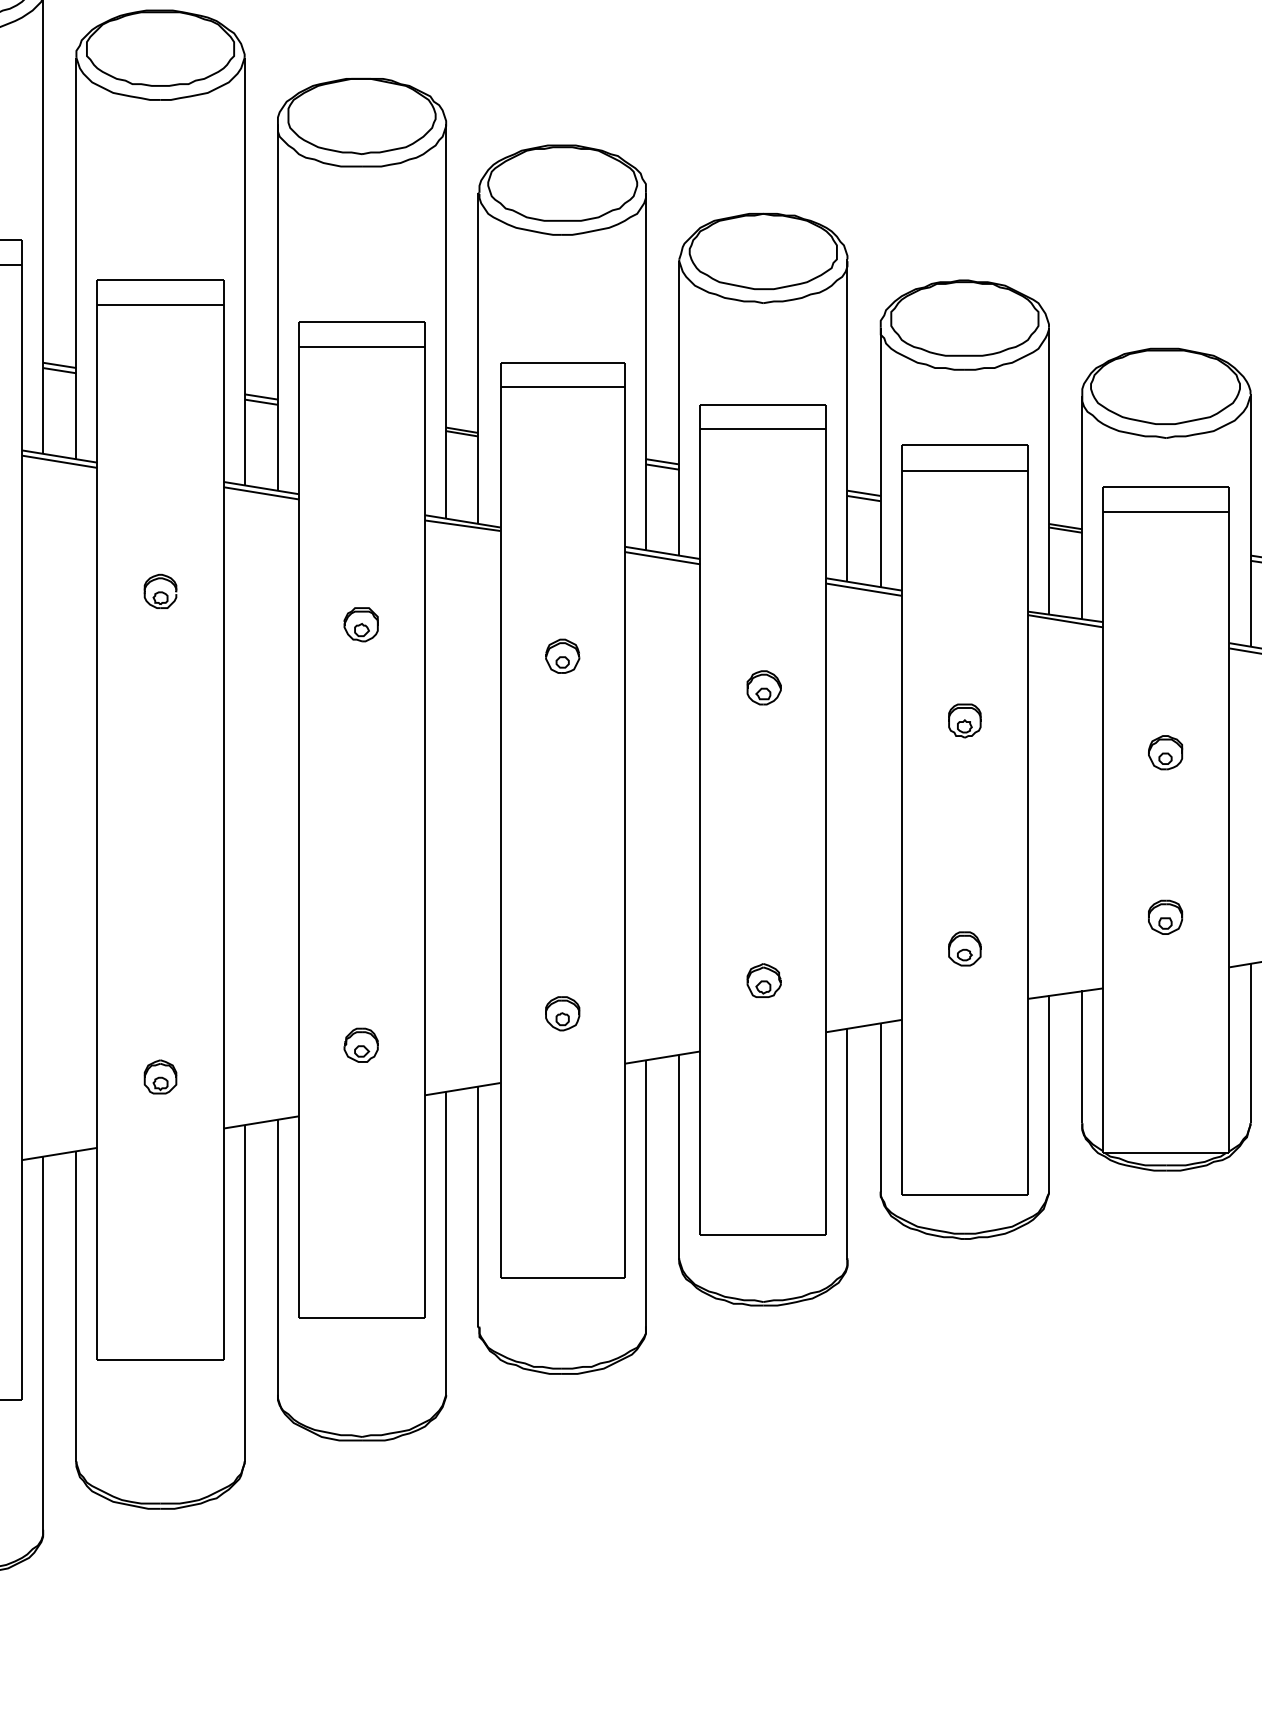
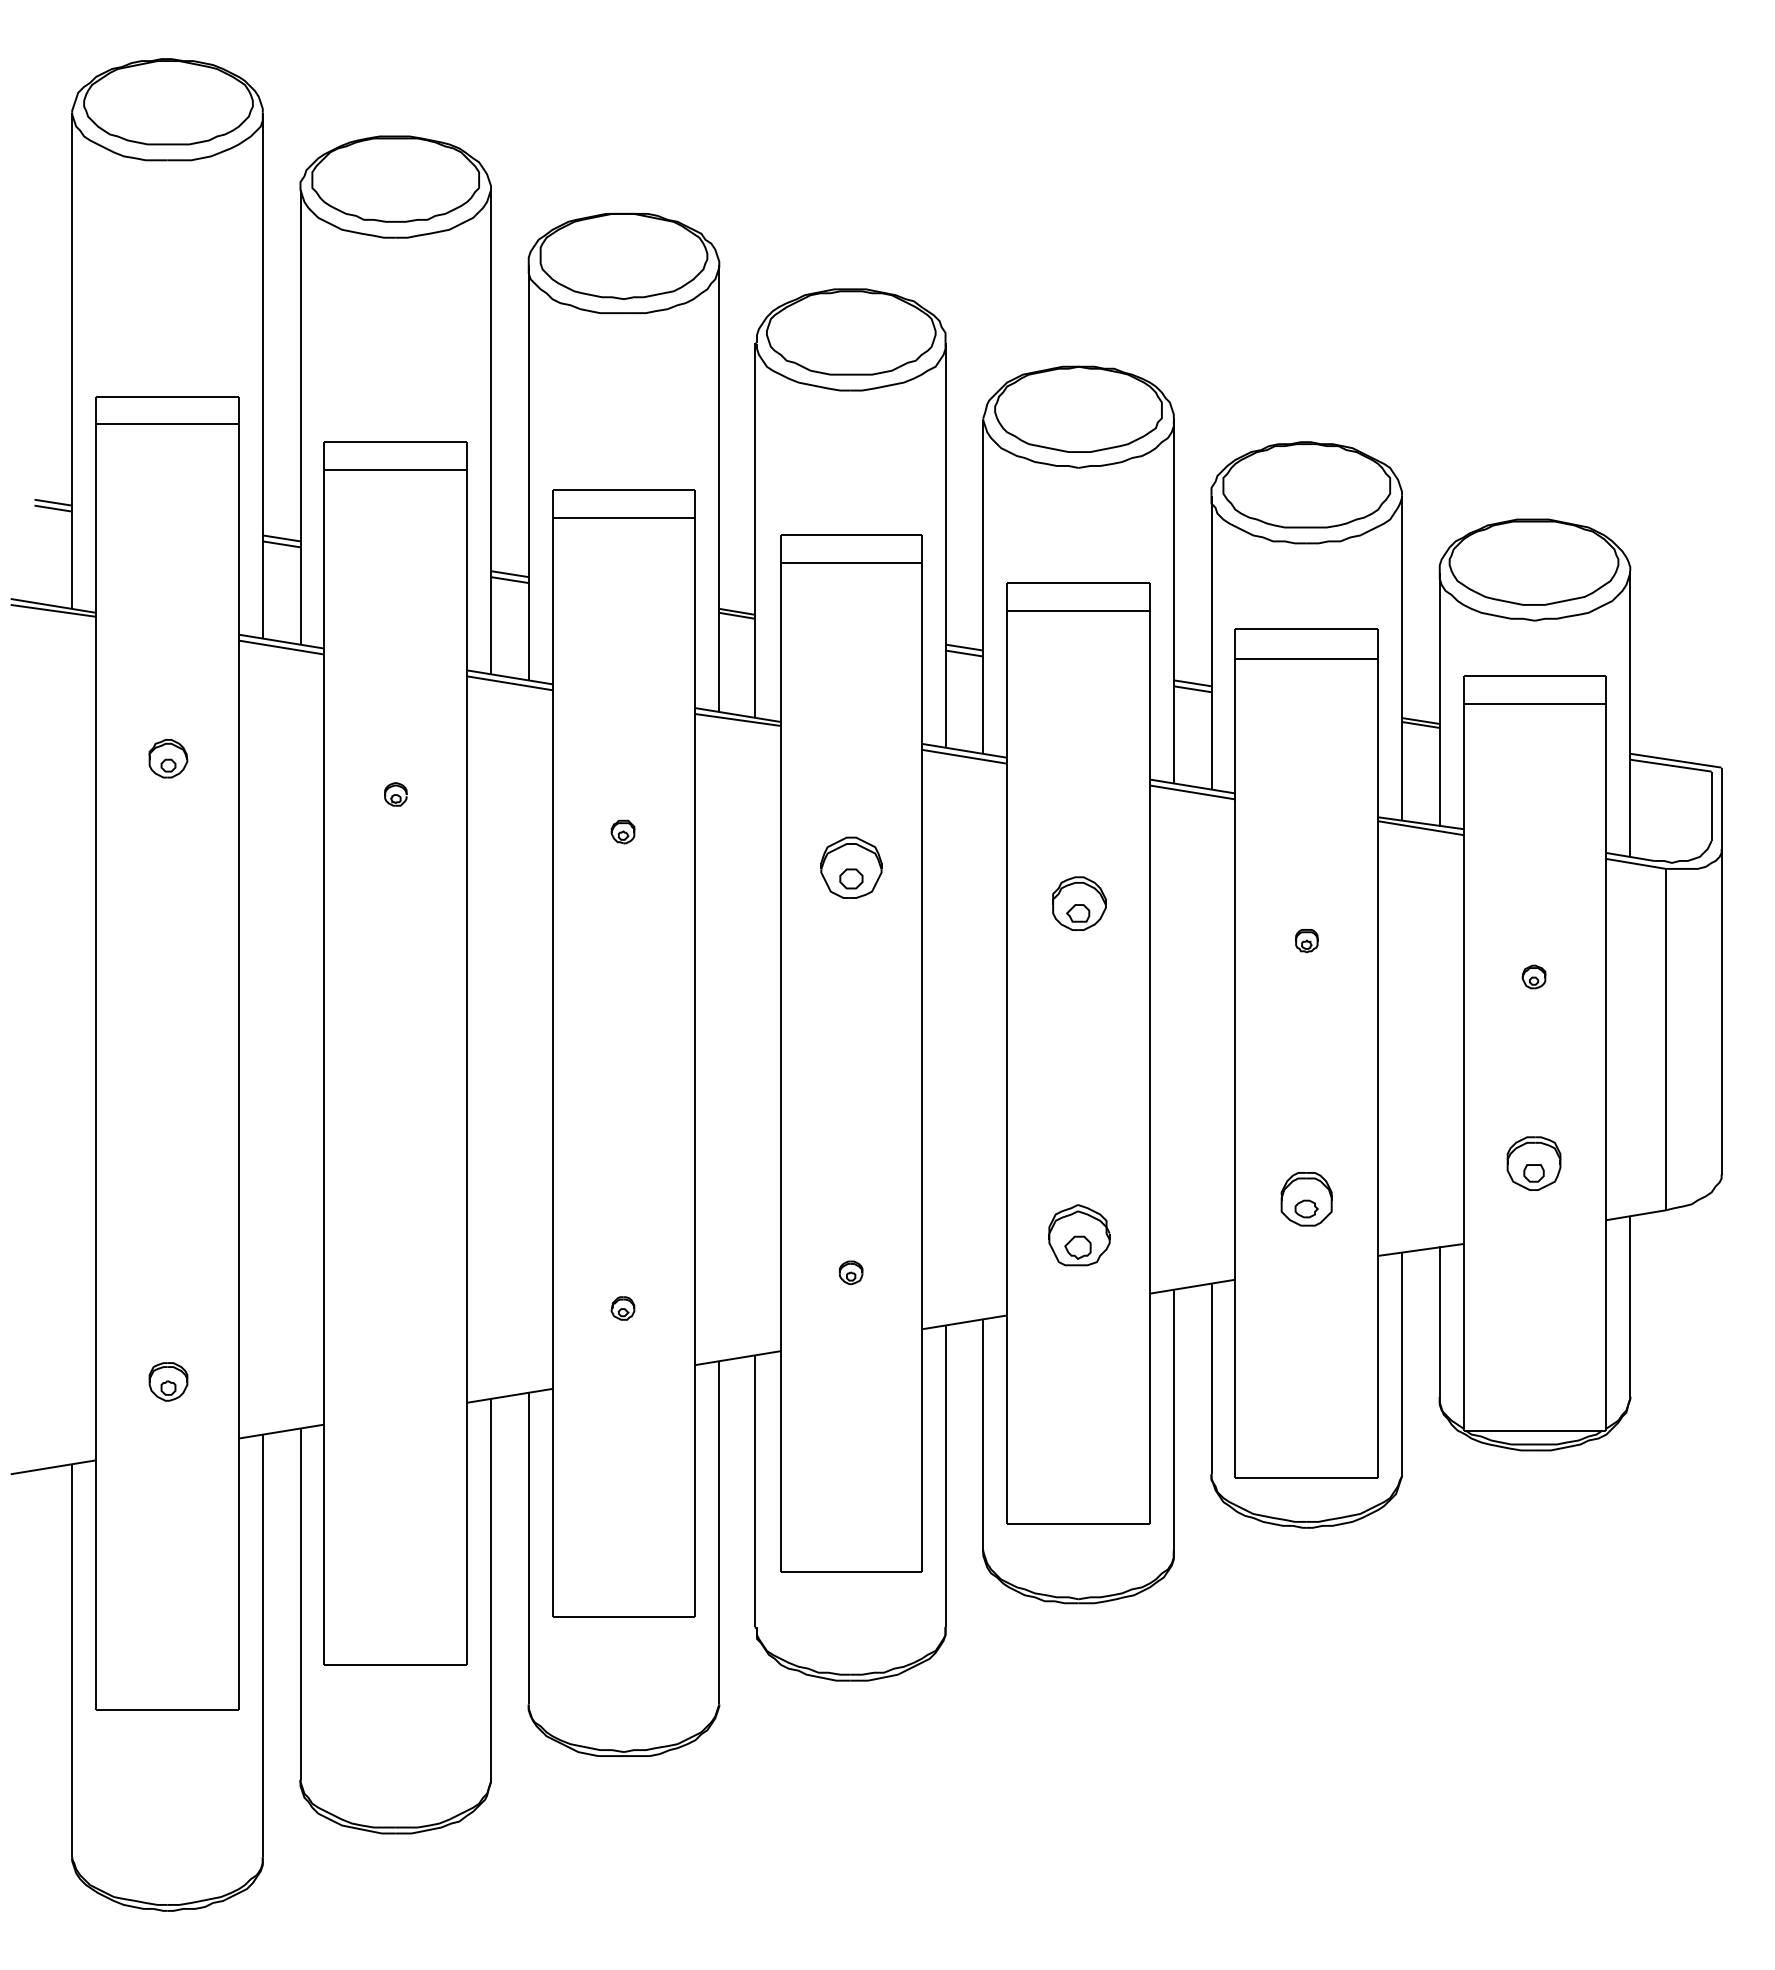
part: (160, 591) -> (395, 794), size x0.6
part: (360, 624) -> (622, 831), size x0.6
part: (562, 655) -> (850, 867), size x1.6
part: (764, 687) -> (1079, 903), size x1.4
part: (964, 720) -> (1306, 940), size x0.6
part: (1165, 752) -> (1533, 976), size x0.6
part: (1165, 917) -> (1533, 1163), size x1.4
part: (964, 949) -> (1306, 1199), size x1.4
part: (764, 979) -> (1079, 1234), size x1.6
part: (562, 1013) -> (850, 1272), size x0.6
part: (360, 1045) -> (622, 1308), size x0.6
part: (160, 1076) -> (395, 1343), removed

